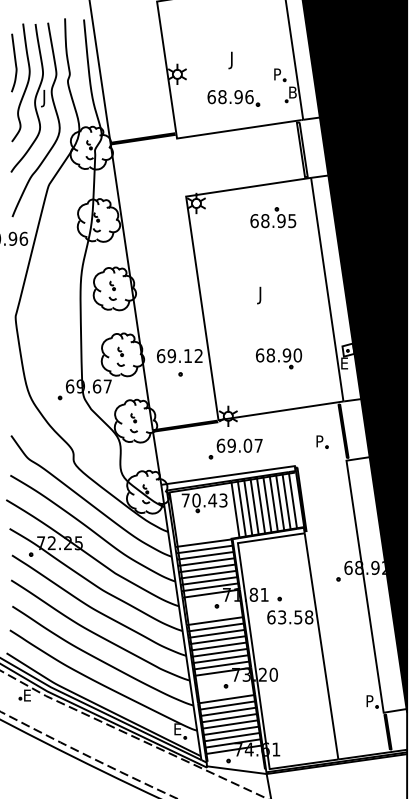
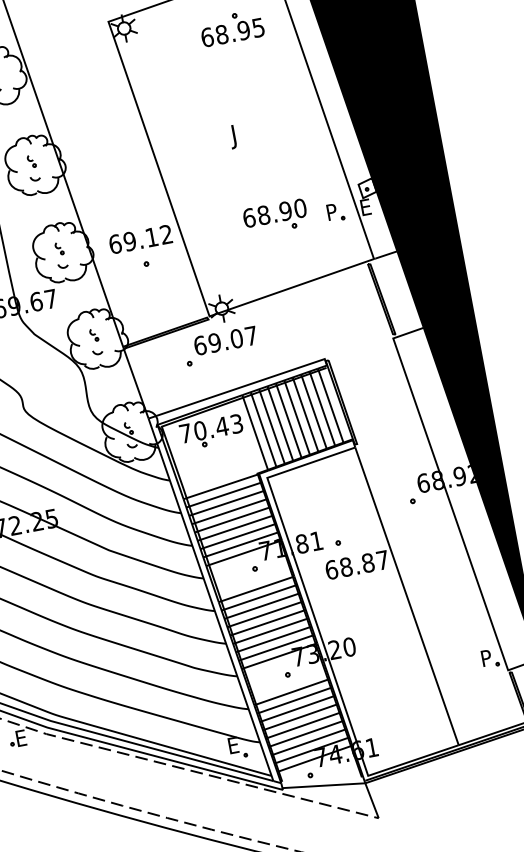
part: (322, 441) -> (335, 211), moved
part: (235, 448) -> (220, 345), moved
text: (295, 617) -> (364, 563), 63.58 -> 68.87

